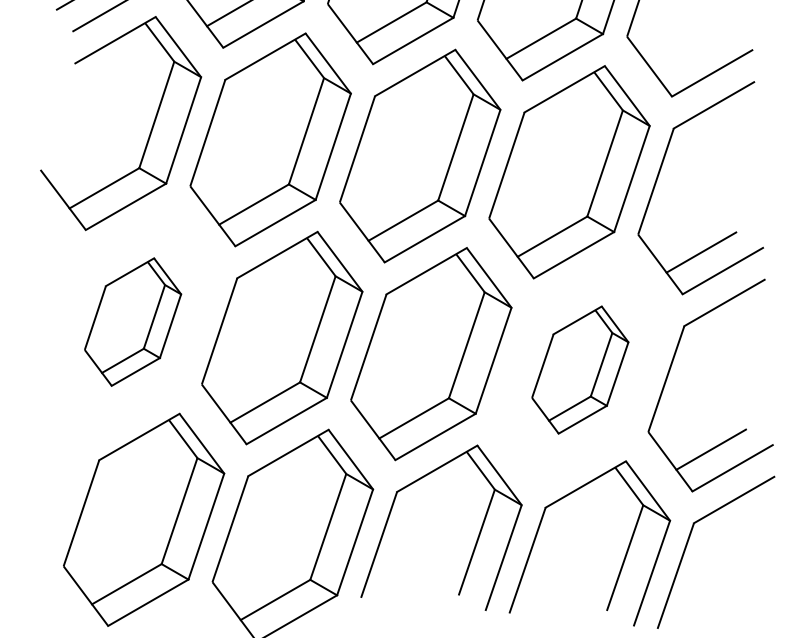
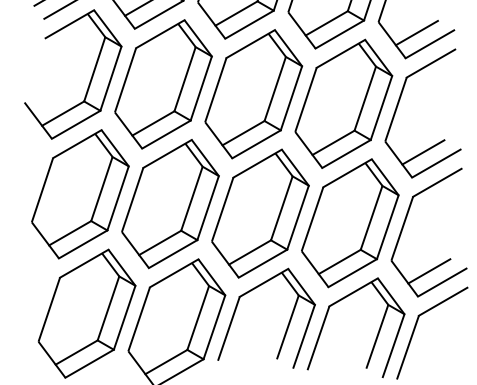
line: (689, 53) -> (416, 32), added
part: (133, 322) -> (80, 194), size x1.67
part: (580, 370) -> (350, 223), size x1.67

